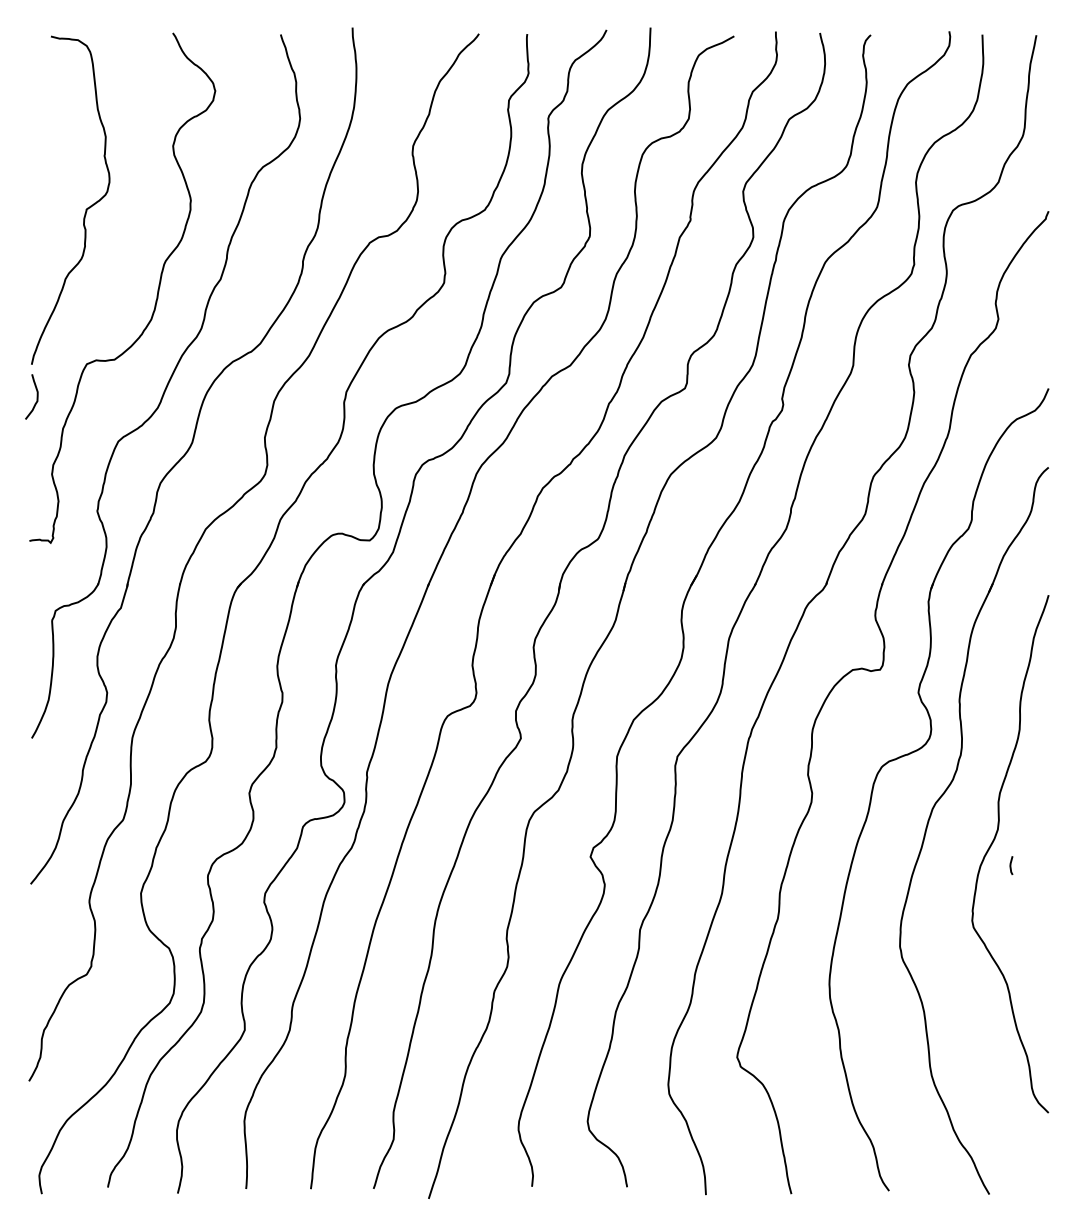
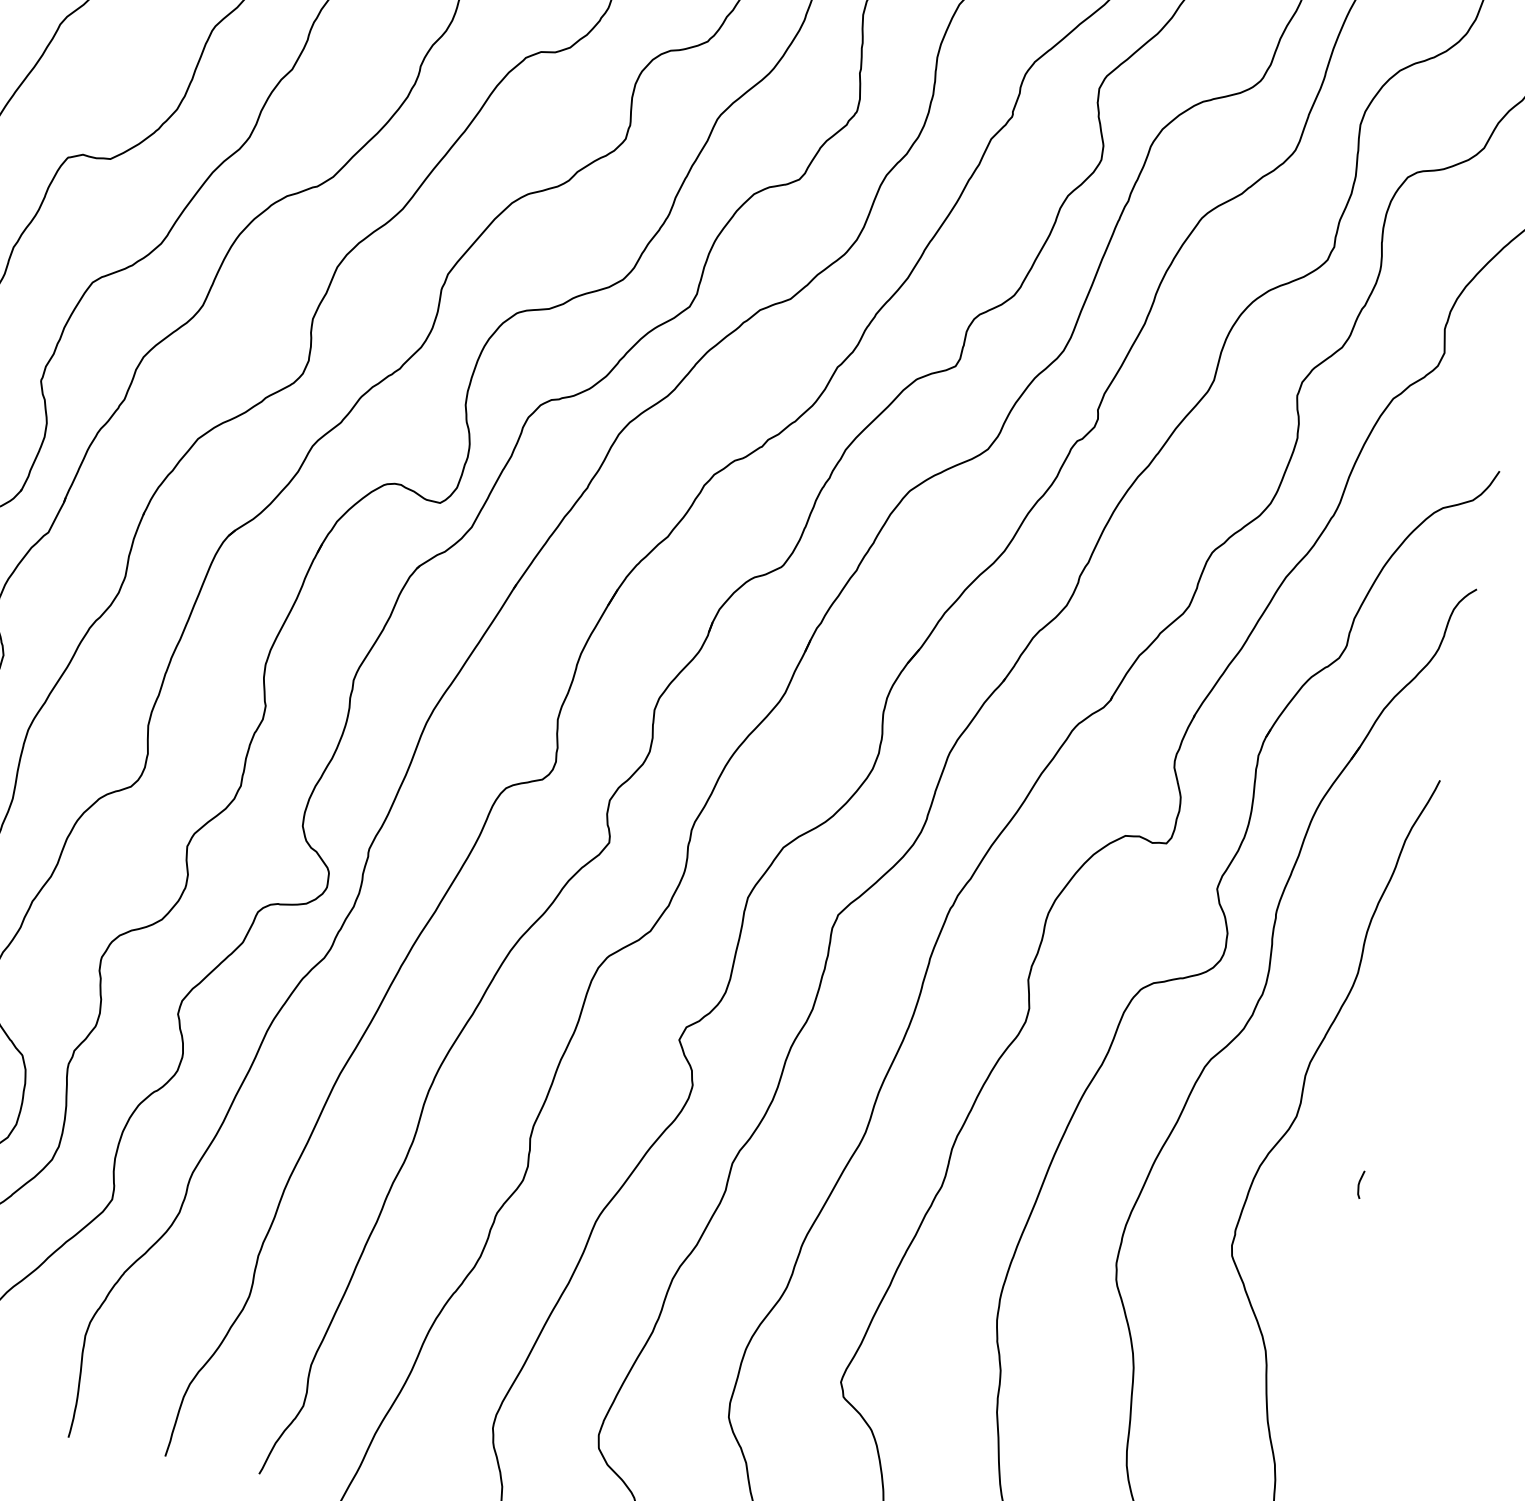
curve: (1011, 865) -> (1360, 1184), moved

